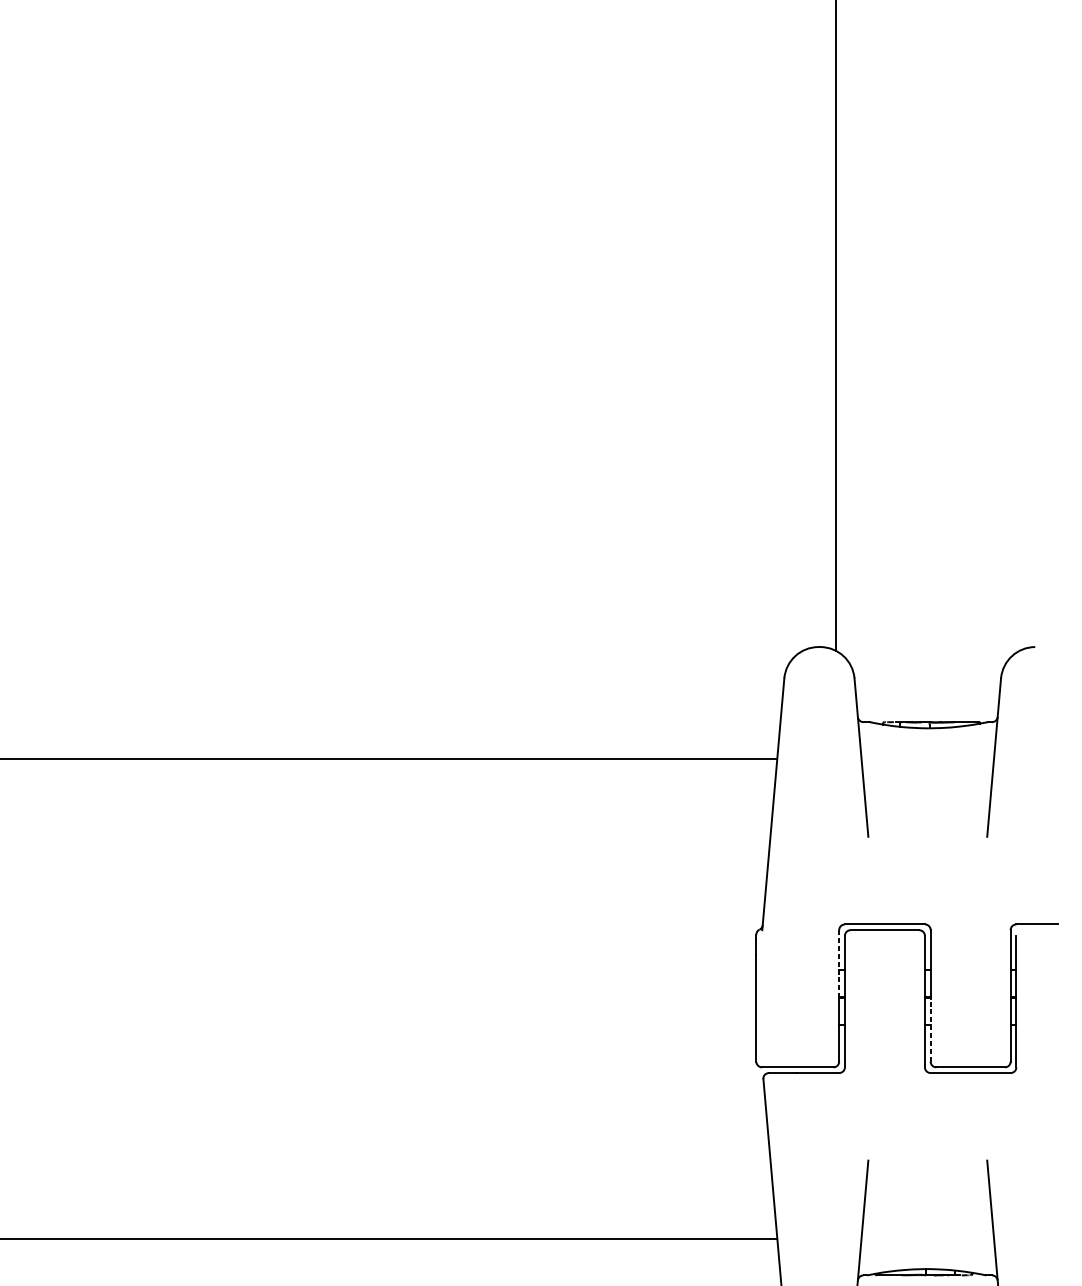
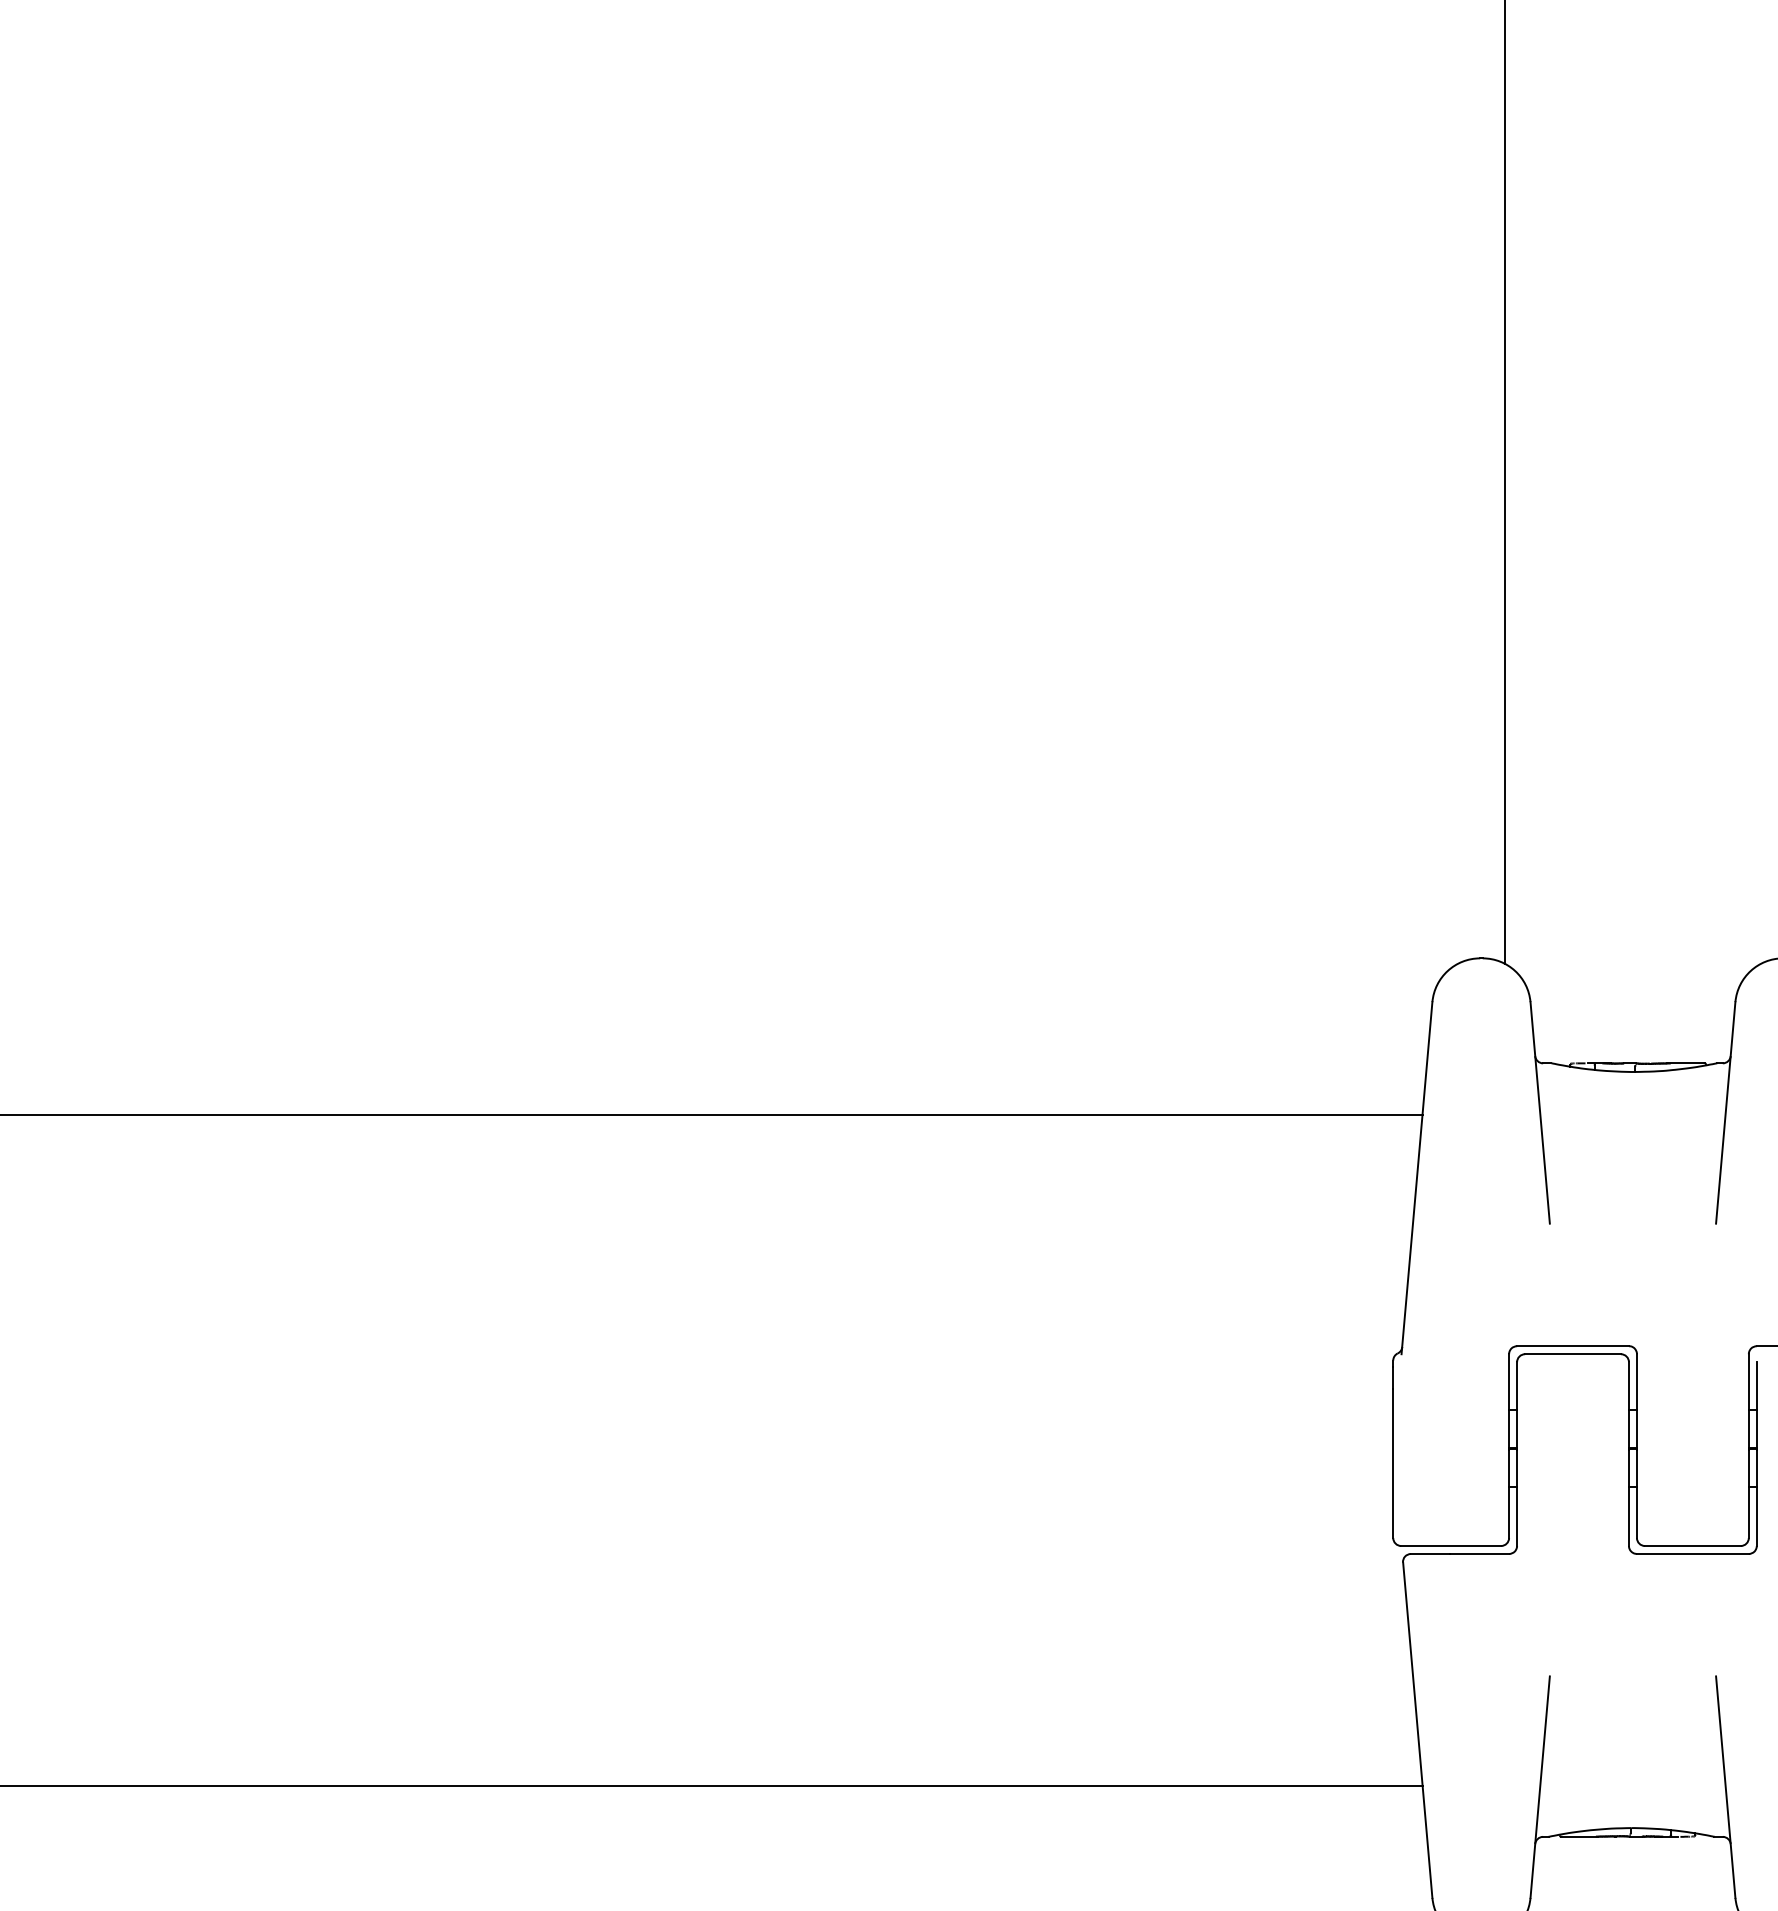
line: (839, 964) -> (1509, 1402), dashed -> solid
line: (930, 1030) -> (1636, 1494), dashed -> solid

